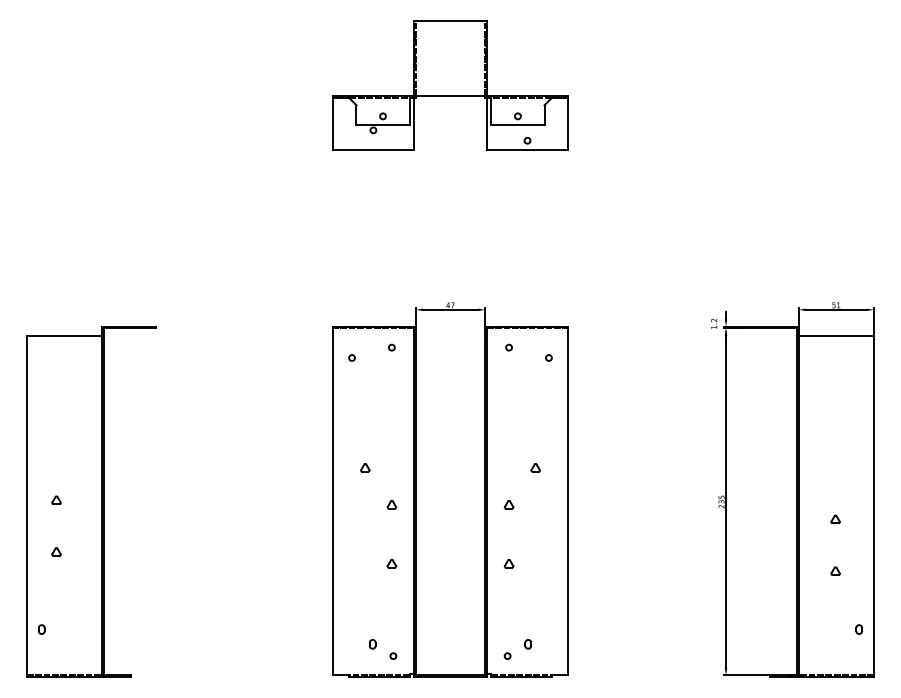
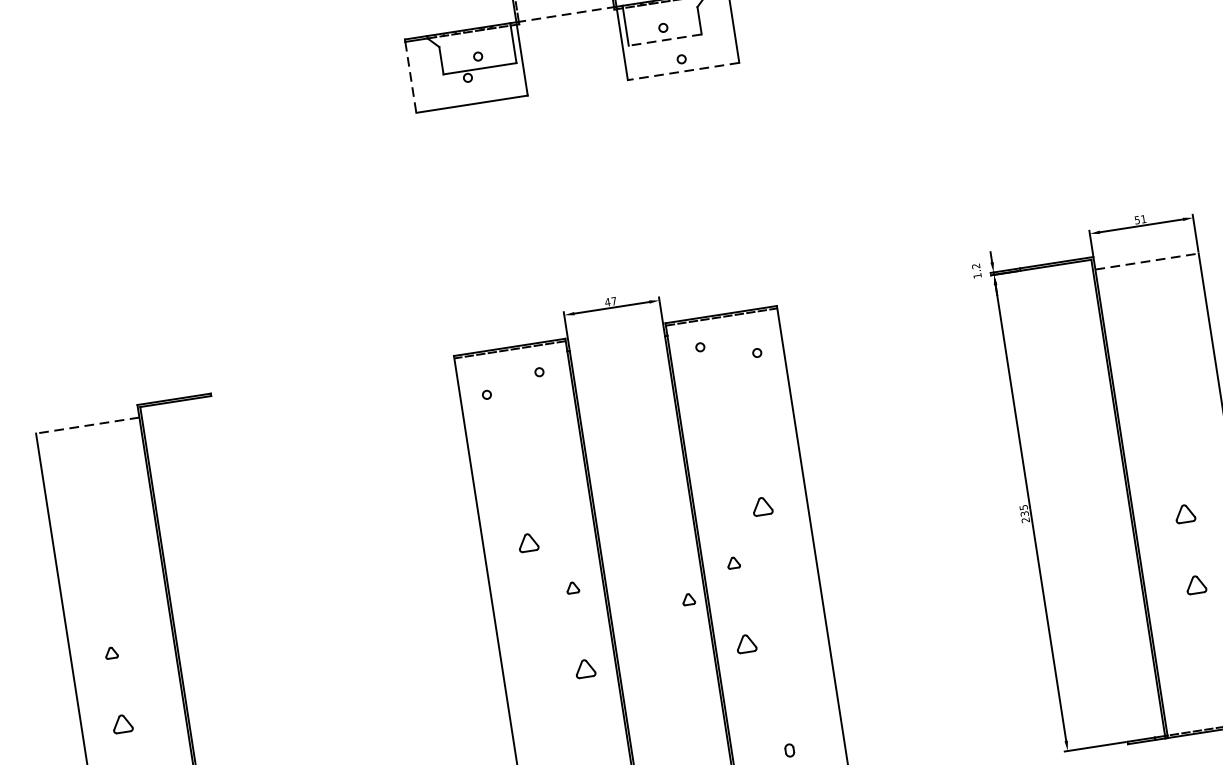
line: (451, 96) -> (567, 14), solid -> dashed
line: (332, 123) -> (410, 77), solid -> dashed
line: (517, 125) -> (664, 40), solid -> dashed
line: (527, 149) -> (683, 71), solid -> dashed
line: (64, 335) -> (87, 425), solid -> dashed
line: (836, 335) -> (1147, 261), solid -> dashed
part: (365, 467) -> (528, 542), size x1.6
part: (535, 467) -> (762, 506), size x1.6
part: (835, 519) -> (1184, 513), size x1.6
part: (472, 525) -> (687, 599), added
part: (56, 551) -> (122, 723), size x1.6
part: (391, 563) -> (584, 668), size x1.6
part: (508, 563) -> (745, 643), size x1.6
part: (835, 570) -> (1195, 583), size x1.6

